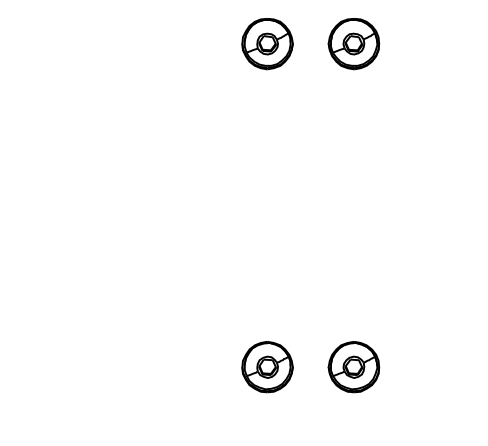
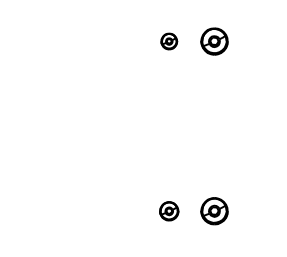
part: (268, 43) -> (169, 41), size x0.6
part: (268, 367) -> (169, 211), size x0.7

